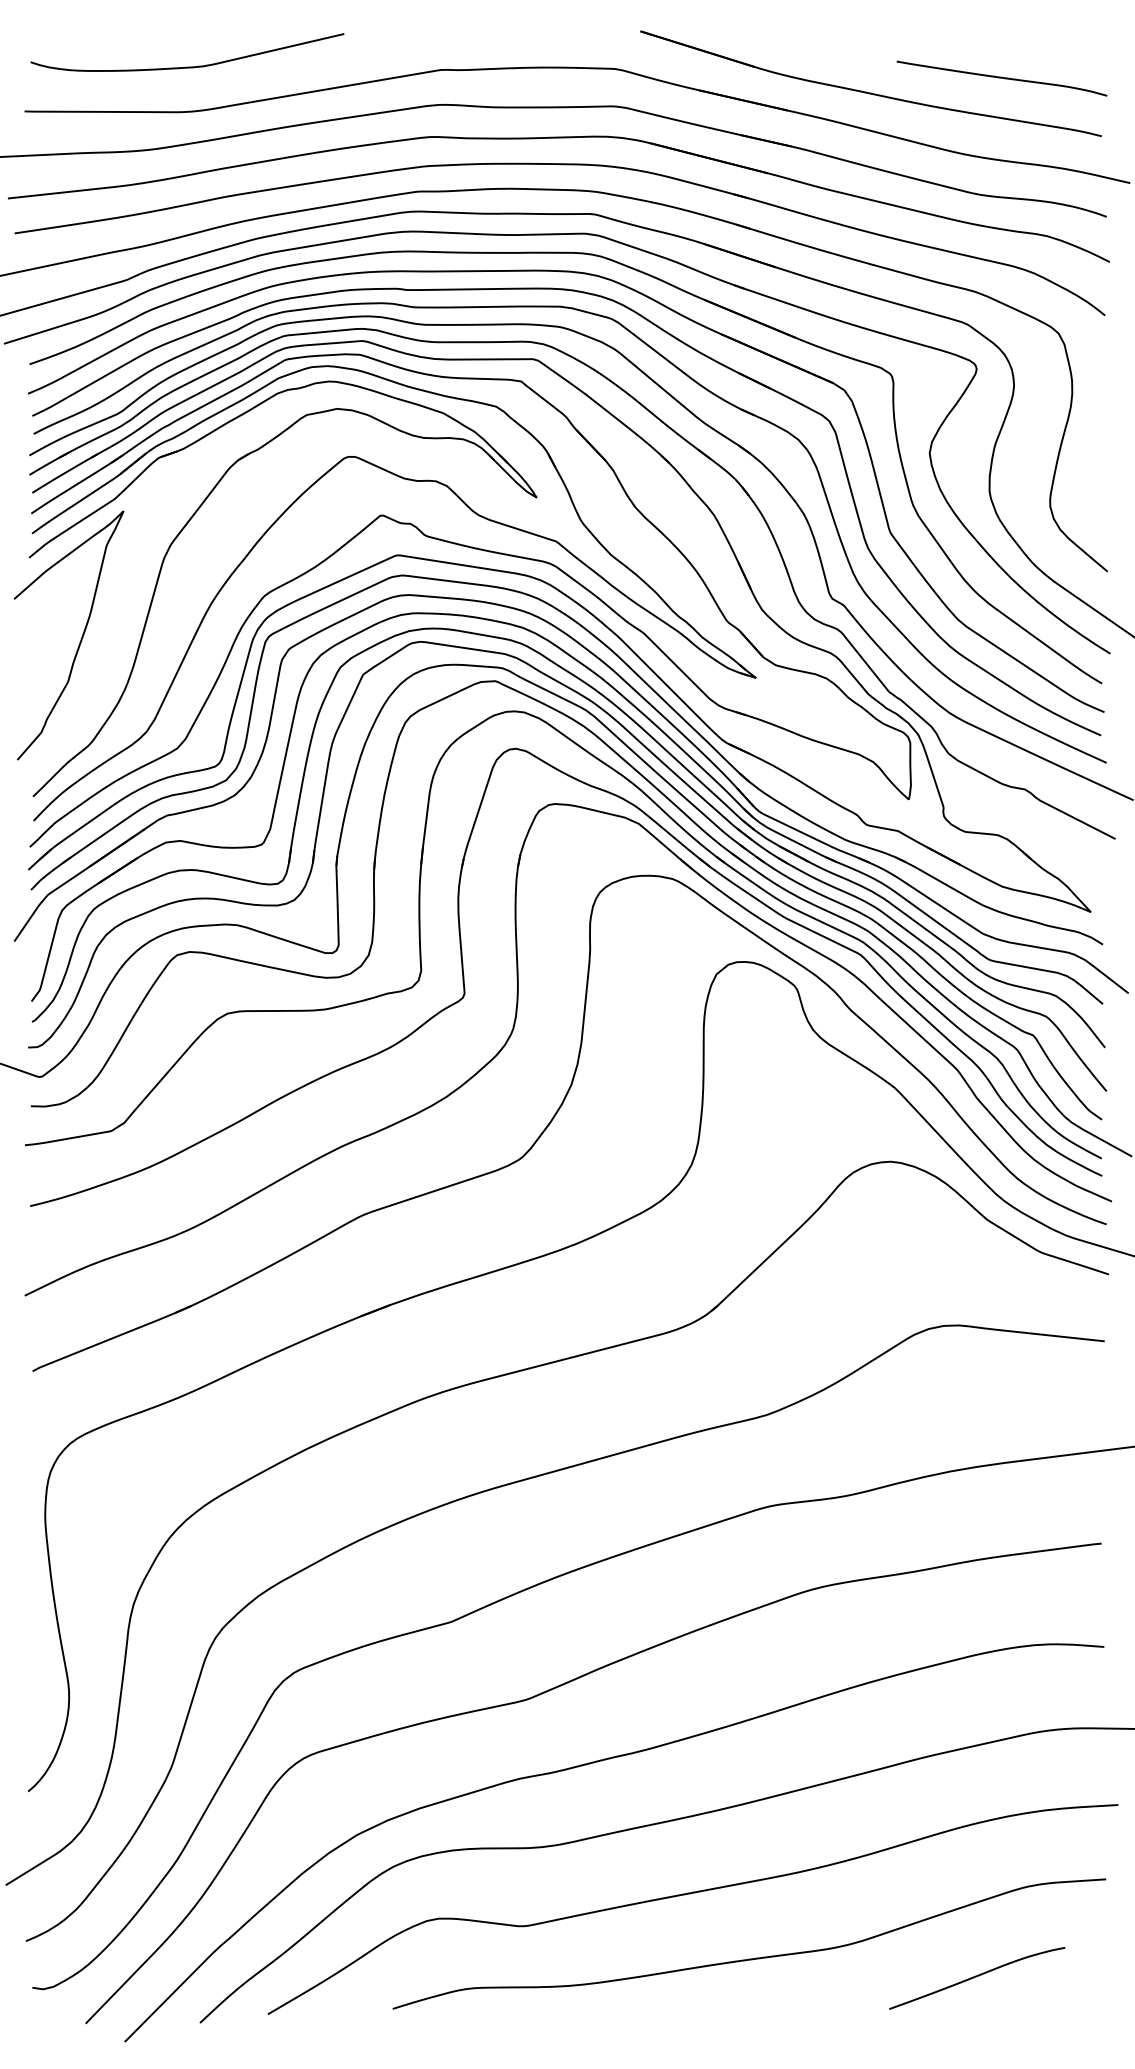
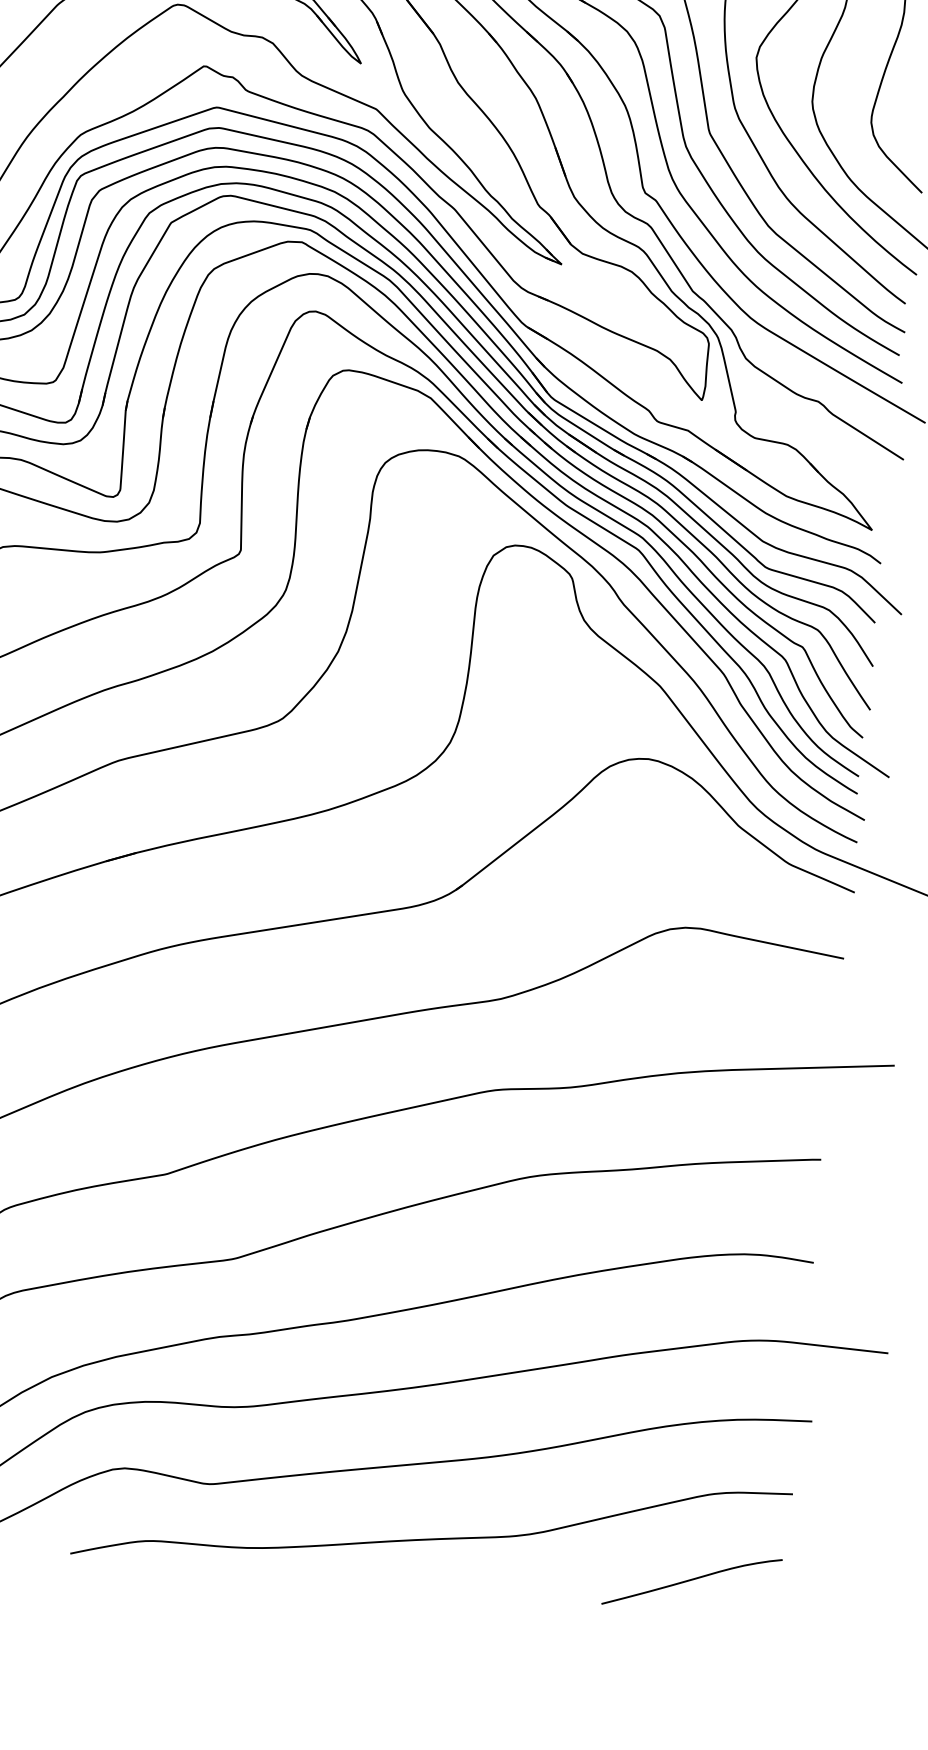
curve: (976, 1977) -> (691, 1580), moved

